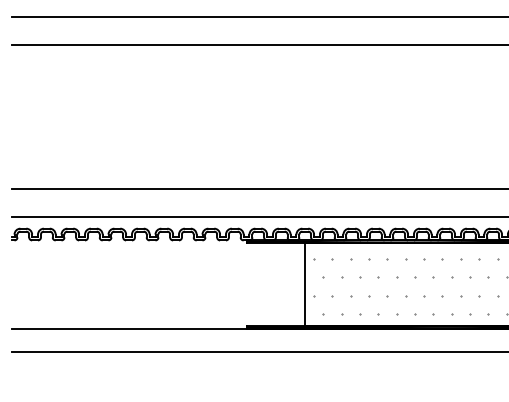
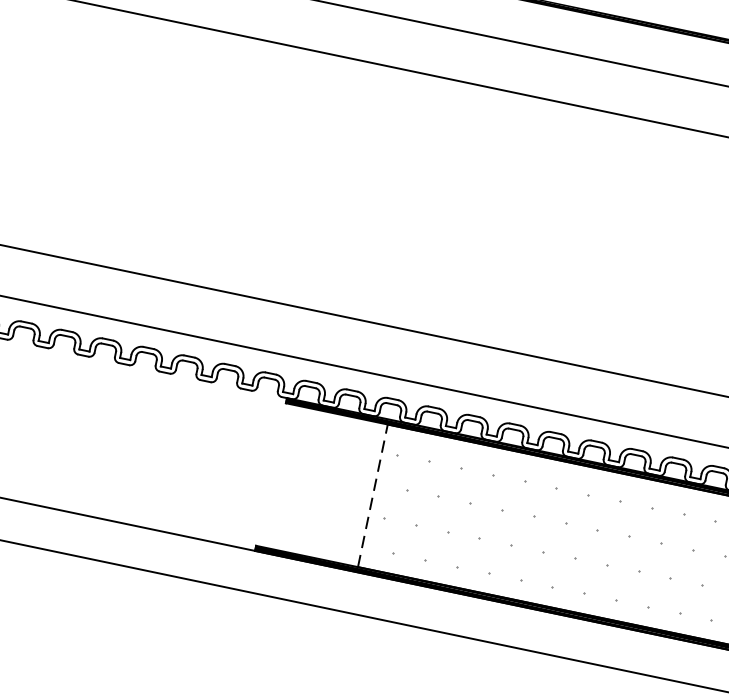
line: (305, 284) -> (373, 495), solid -> dashed

